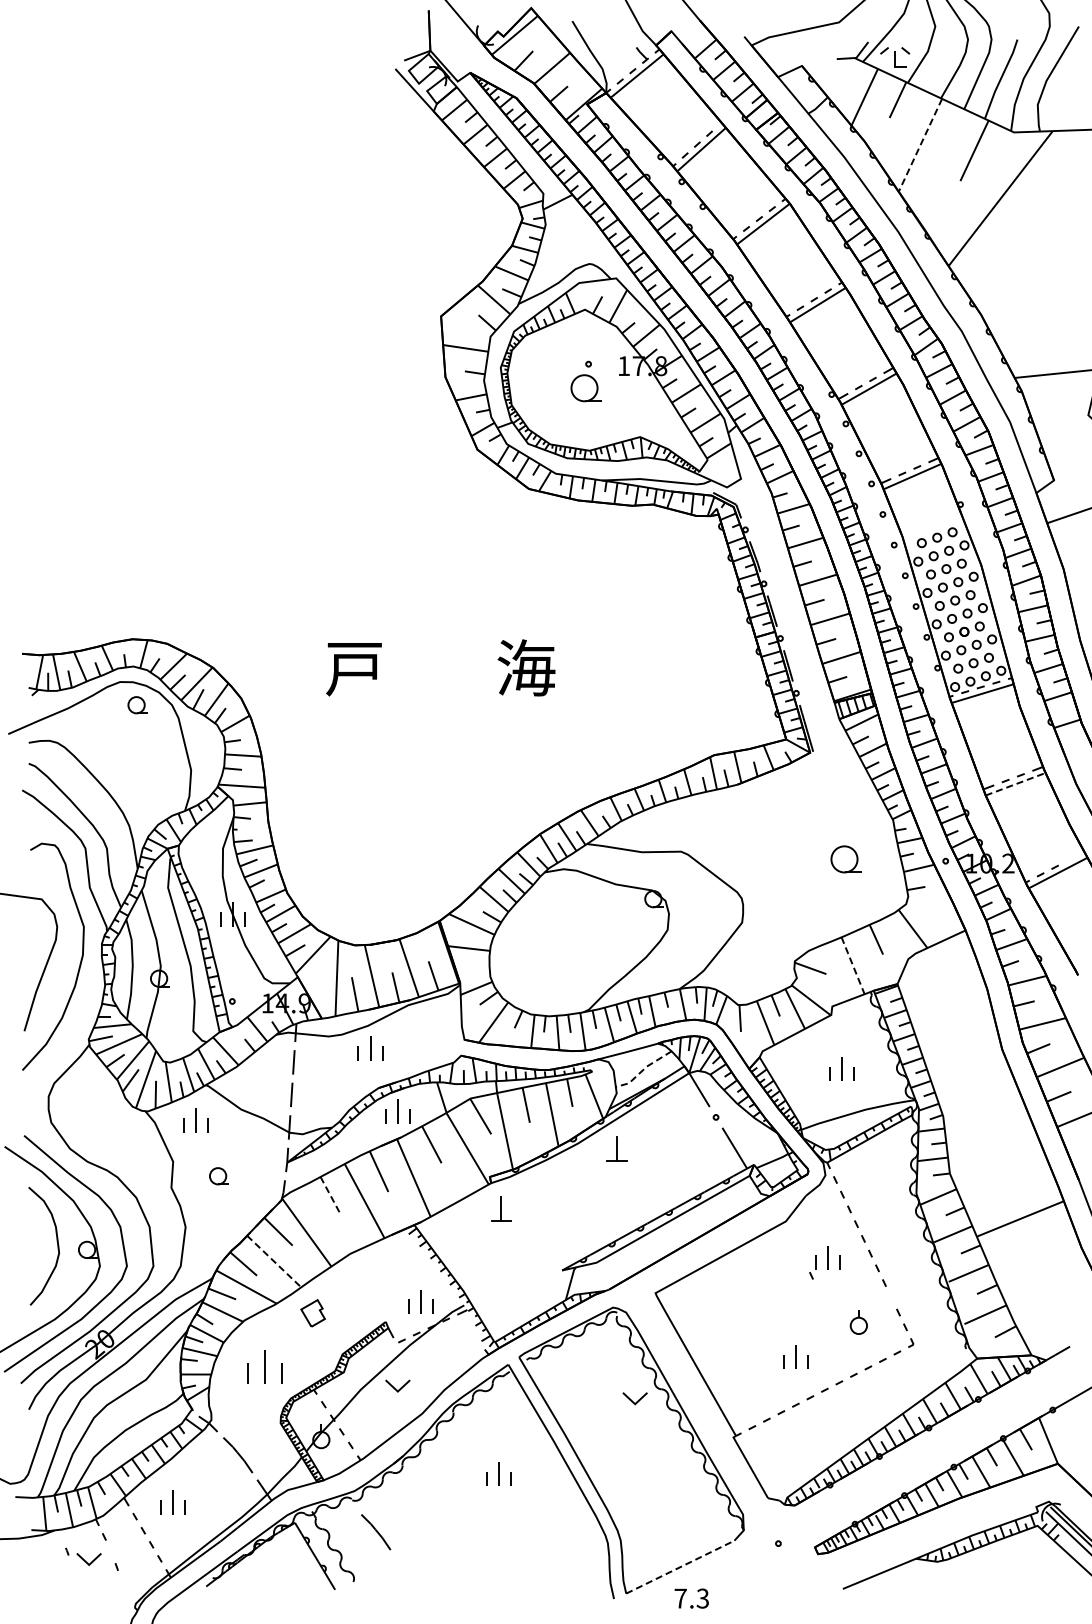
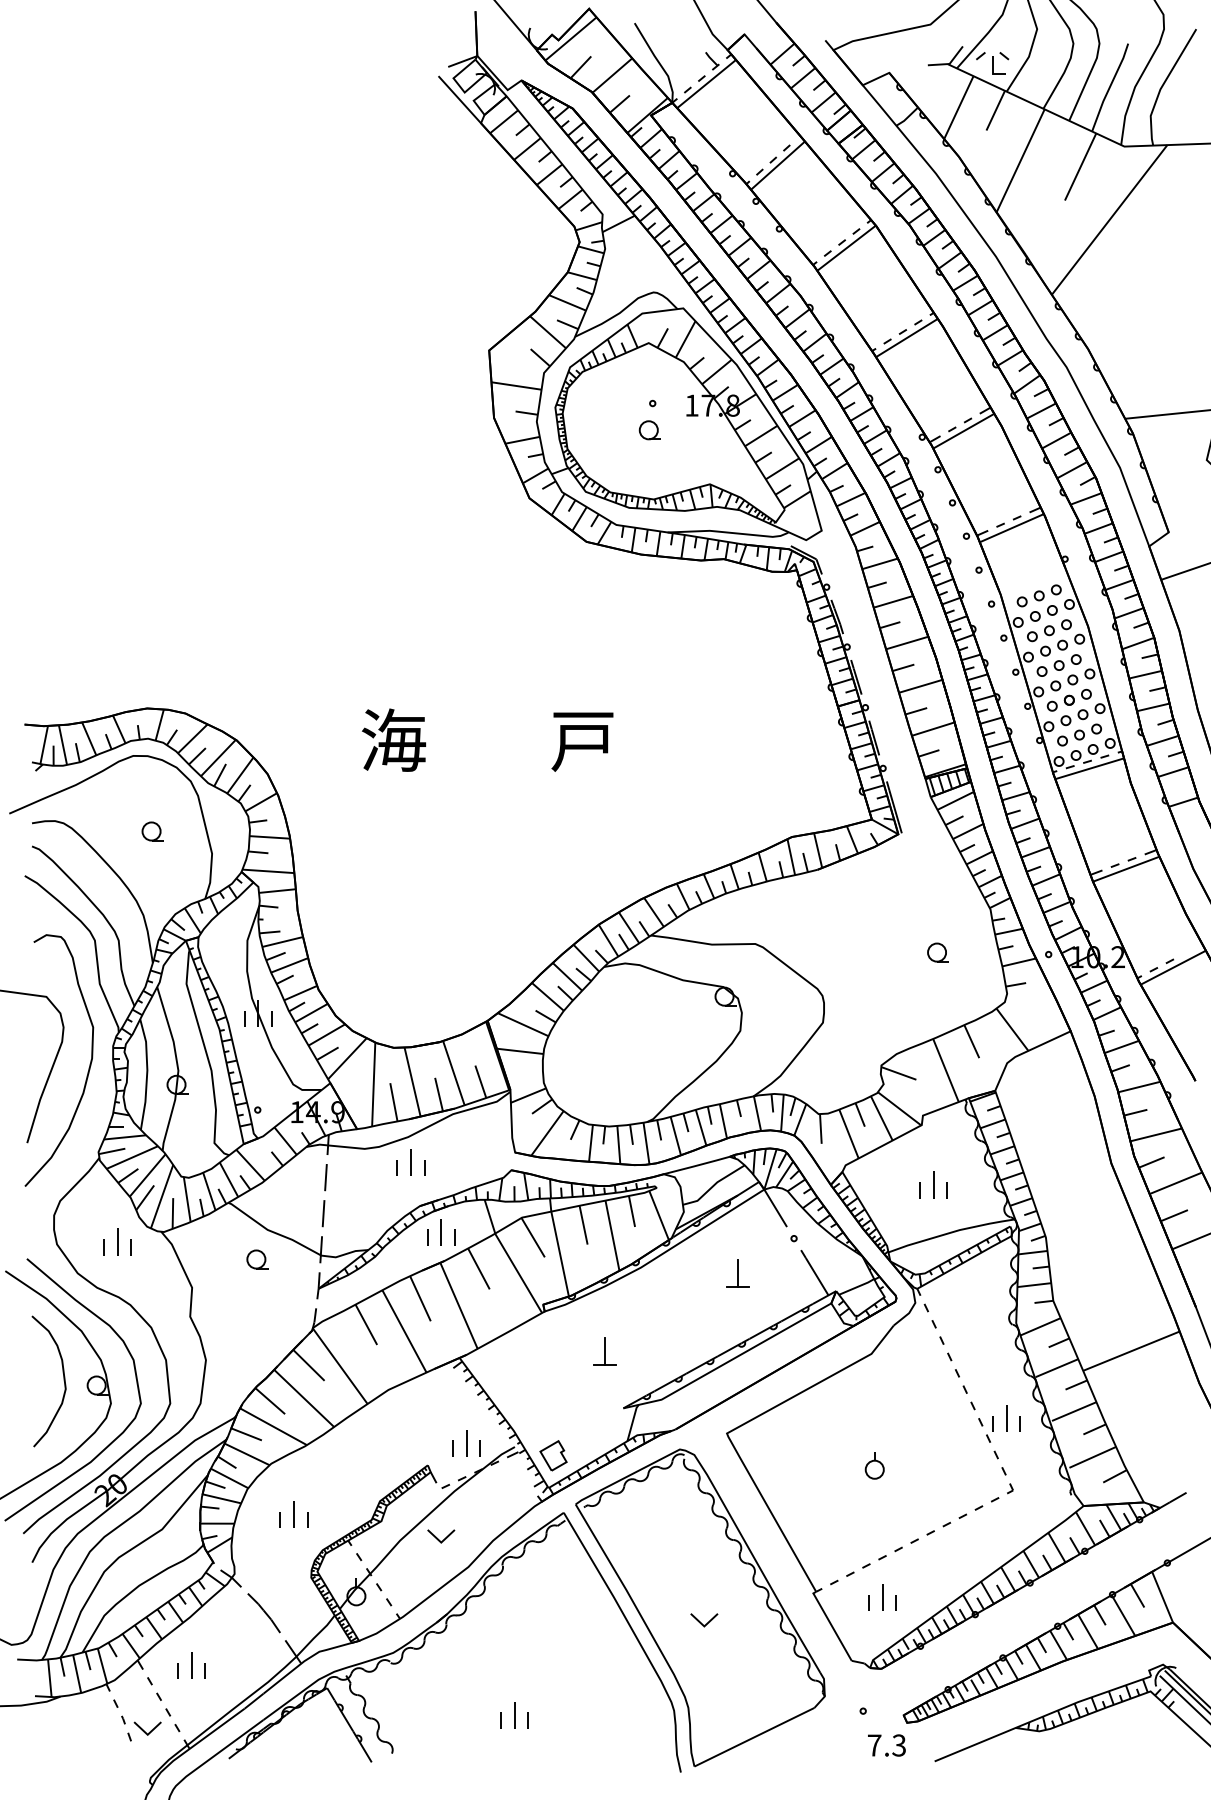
line: (920, 145) -> (1020, 161), dashed -> solid
part: (585, 388) -> (649, 430), size x0.62
text: (355, 667) -> (394, 739), 戸 -> 海
text: (526, 667) -> (583, 739), 海 -> 戸
part: (137, 705) -> (152, 831), moved
line: (1015, 784) -> (1126, 869), dashed -> solid
part: (845, 859) -> (937, 952), size x0.62
line: (853, 965) -> (946, 1070), dashed -> solid
line: (643, 1069) -> (713, 1185), dashed -> solid
part: (195, 1120) -> (117, 1242), moved
part: (616, 1148) -> (736, 1273), moved
part: (218, 1176) -> (256, 1259), moved
line: (330, 1195) -> (366, 1325), dashed -> solid
part: (501, 1208) -> (604, 1350), moved
line: (274, 1261) -> (304, 1398), dashed -> solid
part: (824, 1262) -> (1002, 1423), moved
part: (312, 1313) -> (552, 1456), moved
part: (858, 1322) -> (874, 1465), moved
part: (795, 1356) -> (882, 1596), moved
part: (264, 1366) -> (293, 1514), size x0.71
part: (634, 1398) -> (703, 1620), moved
part: (498, 1473) -> (514, 1714), moved
part: (376, 1532) -> (417, 1698), removed
part: (83, 1556) -> (141, 1725), moved
line: (680, 1566) -> (754, 1736), dashed -> solid
text: (691, 1598) -> (886, 1745), moved

